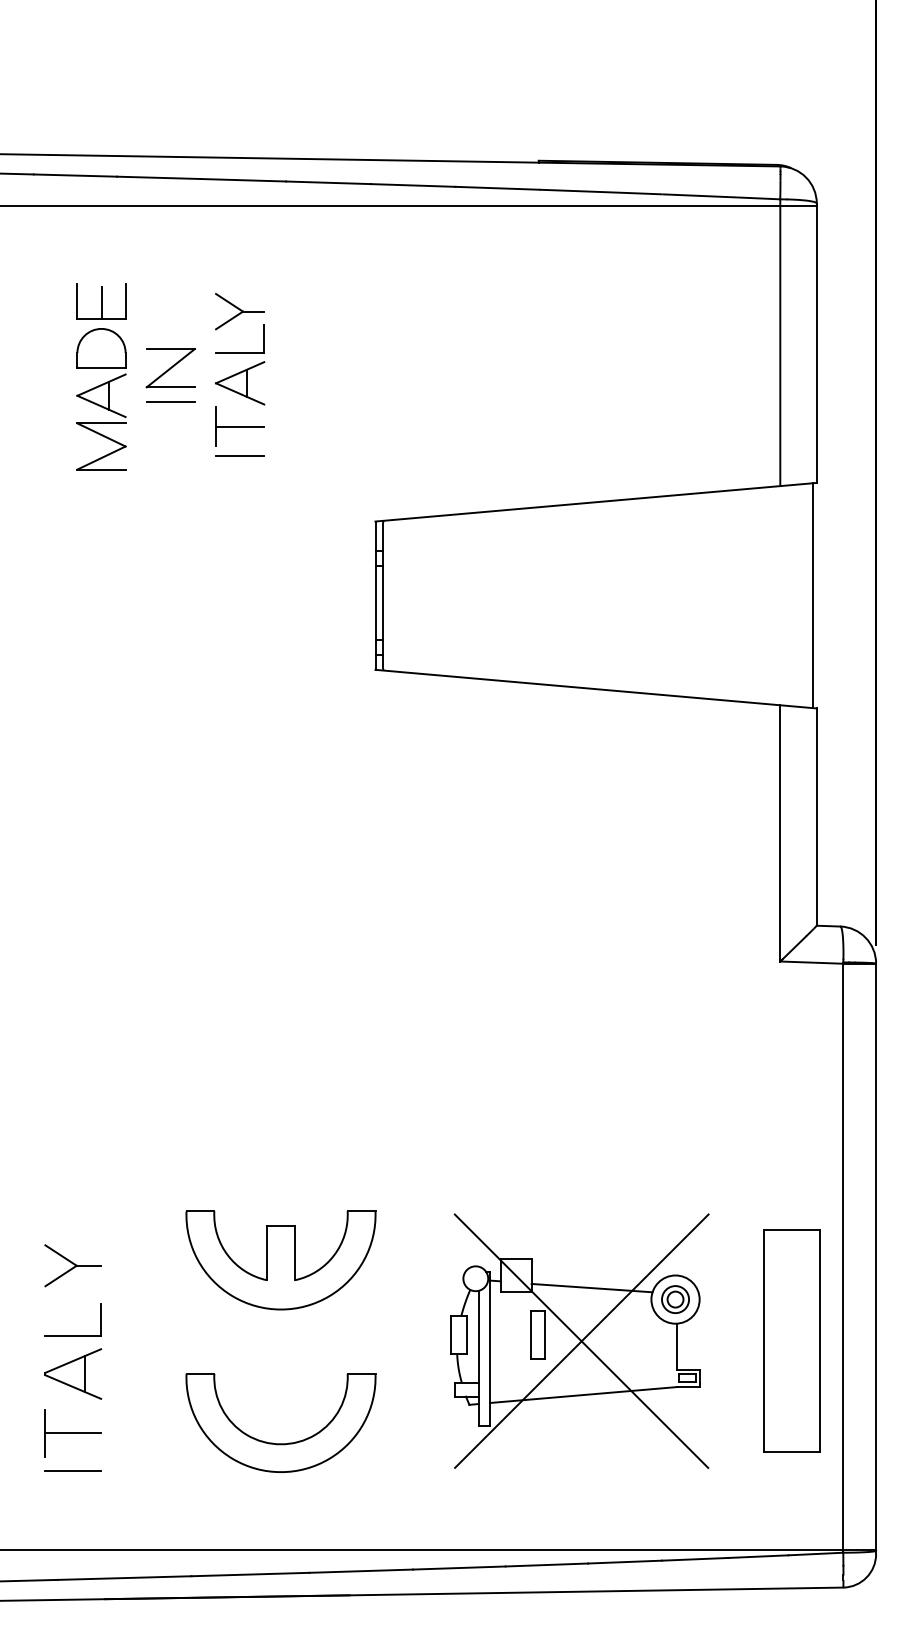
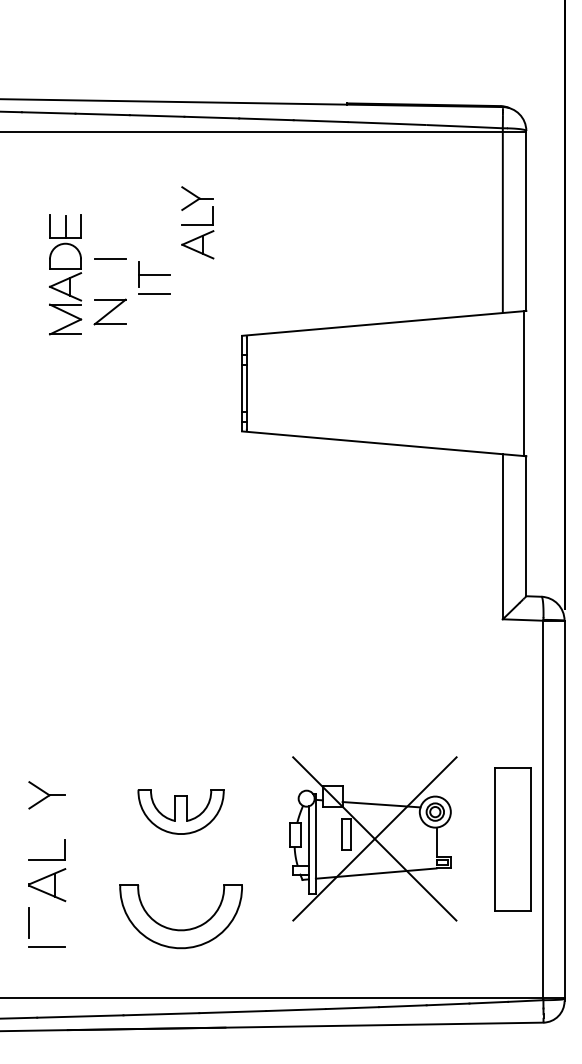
part: (239, 348) -> (197, 222), moved
part: (169, 367) -> (109, 311), moved
part: (101, 376) -> (65, 274), moved
part: (279, 1259) -> (180, 811), size x0.7
part: (71, 1266) -> (46, 795), moved
part: (579, 1340) -> (373, 838), moved
part: (790, 1340) -> (512, 839), moved
line: (73, 1433) -> (47, 923), removed

